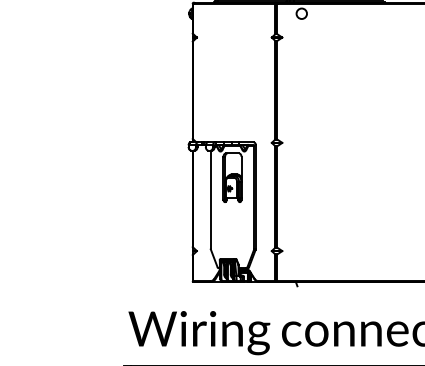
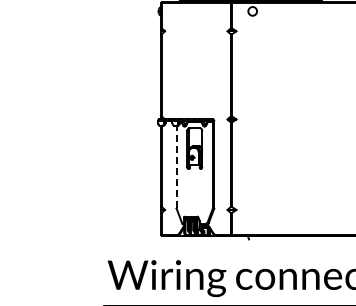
line: (210, 199) -> (176, 166), solid -> dashed

